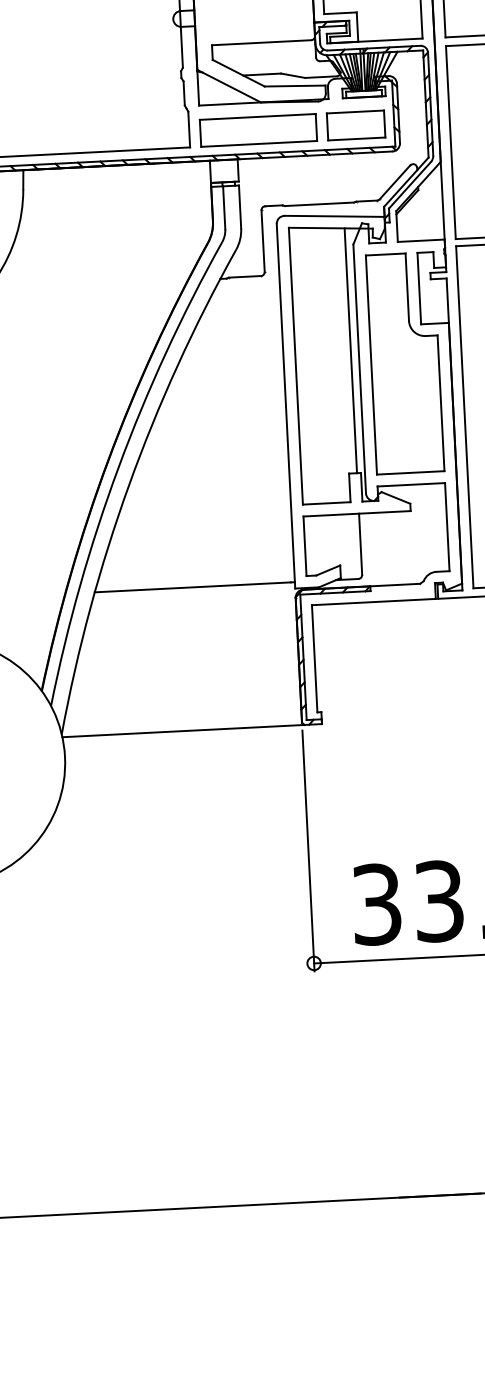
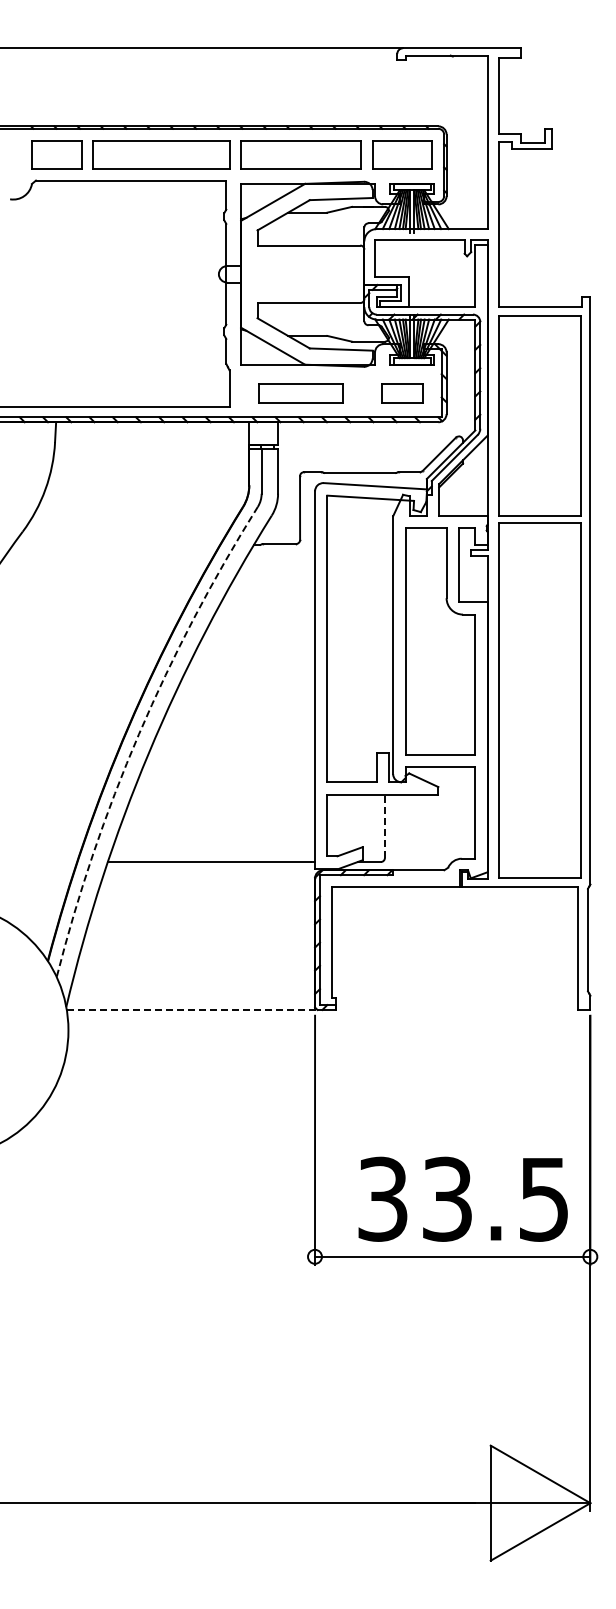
part: (356, 125) -> (402, 393), size x0.7
part: (257, 130) -> (300, 393), size x0.7
line: (350, 350) -> (384, 625), removed
arc: (119, 467) -> (139, 734), solid -> dashed
line: (360, 544) -> (384, 826), solid -> dashed
line: (183, 730) -> (192, 1009), solid -> dashed

